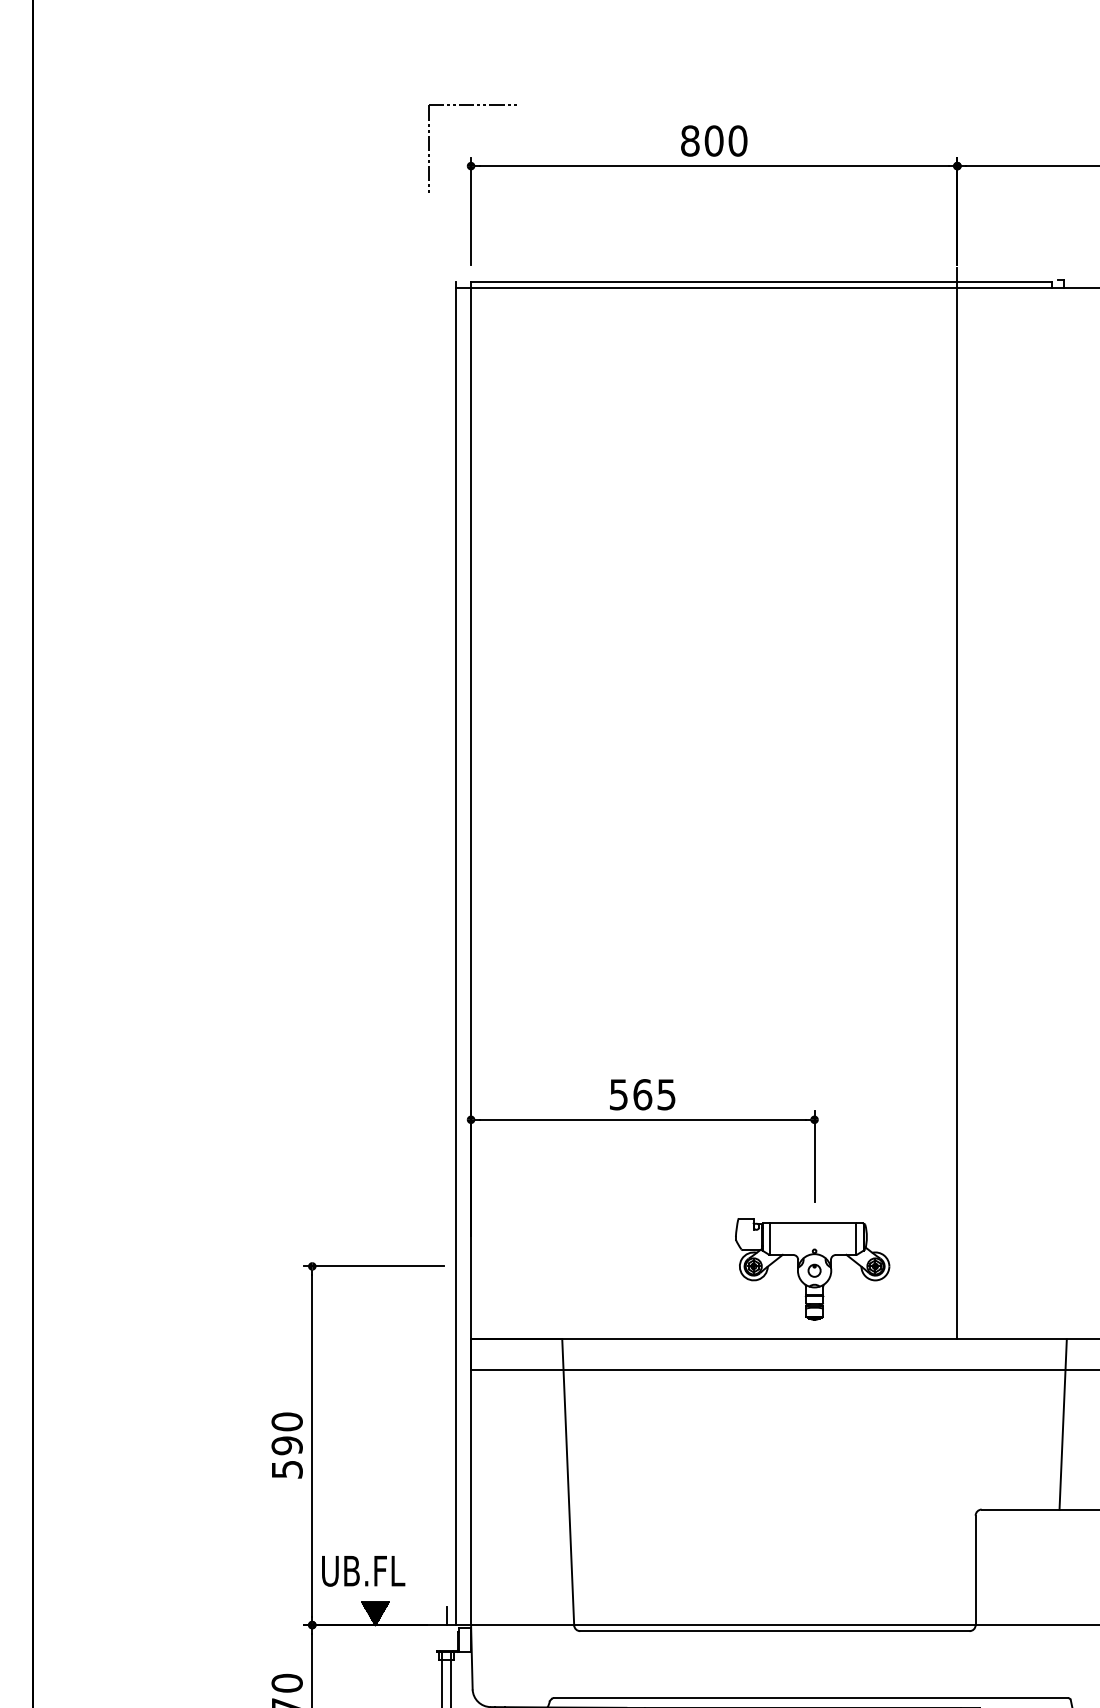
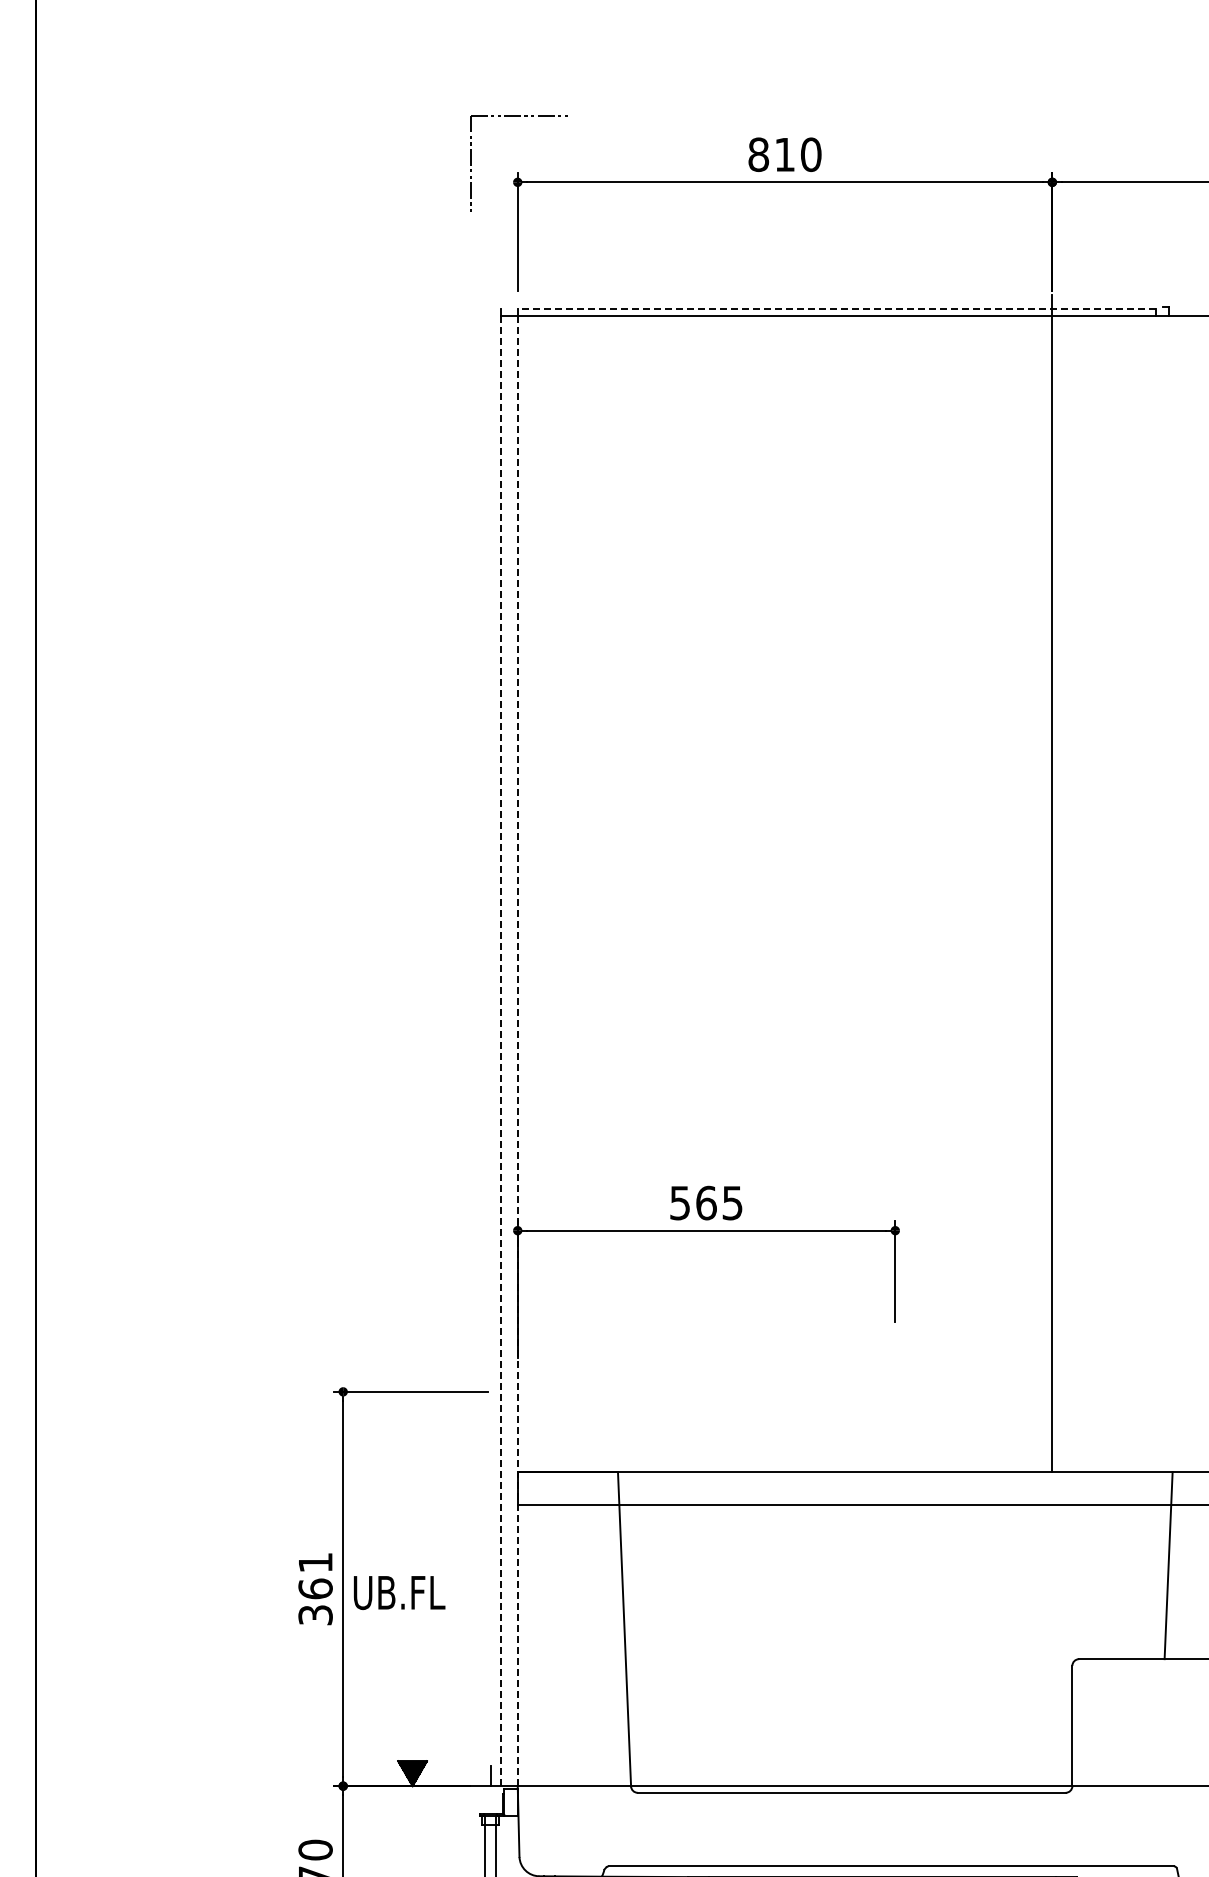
text: (713, 140) -> (784, 154), 800 -> 810
line: (761, 281) -> (836, 309), solid -> dashed
line: (456, 955) -> (501, 1050), solid -> dashed
line: (470, 955) -> (517, 1050), solid -> dashed
part: (812, 1268) -> (893, 1394), removed
text: (287, 1445) -> (315, 1588), 590 -> 361
text: (363, 1570) -> (399, 1592), moved

